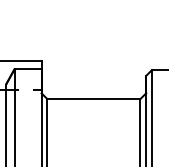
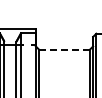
line: (95, 98) -> (65, 49), solid -> dashed

